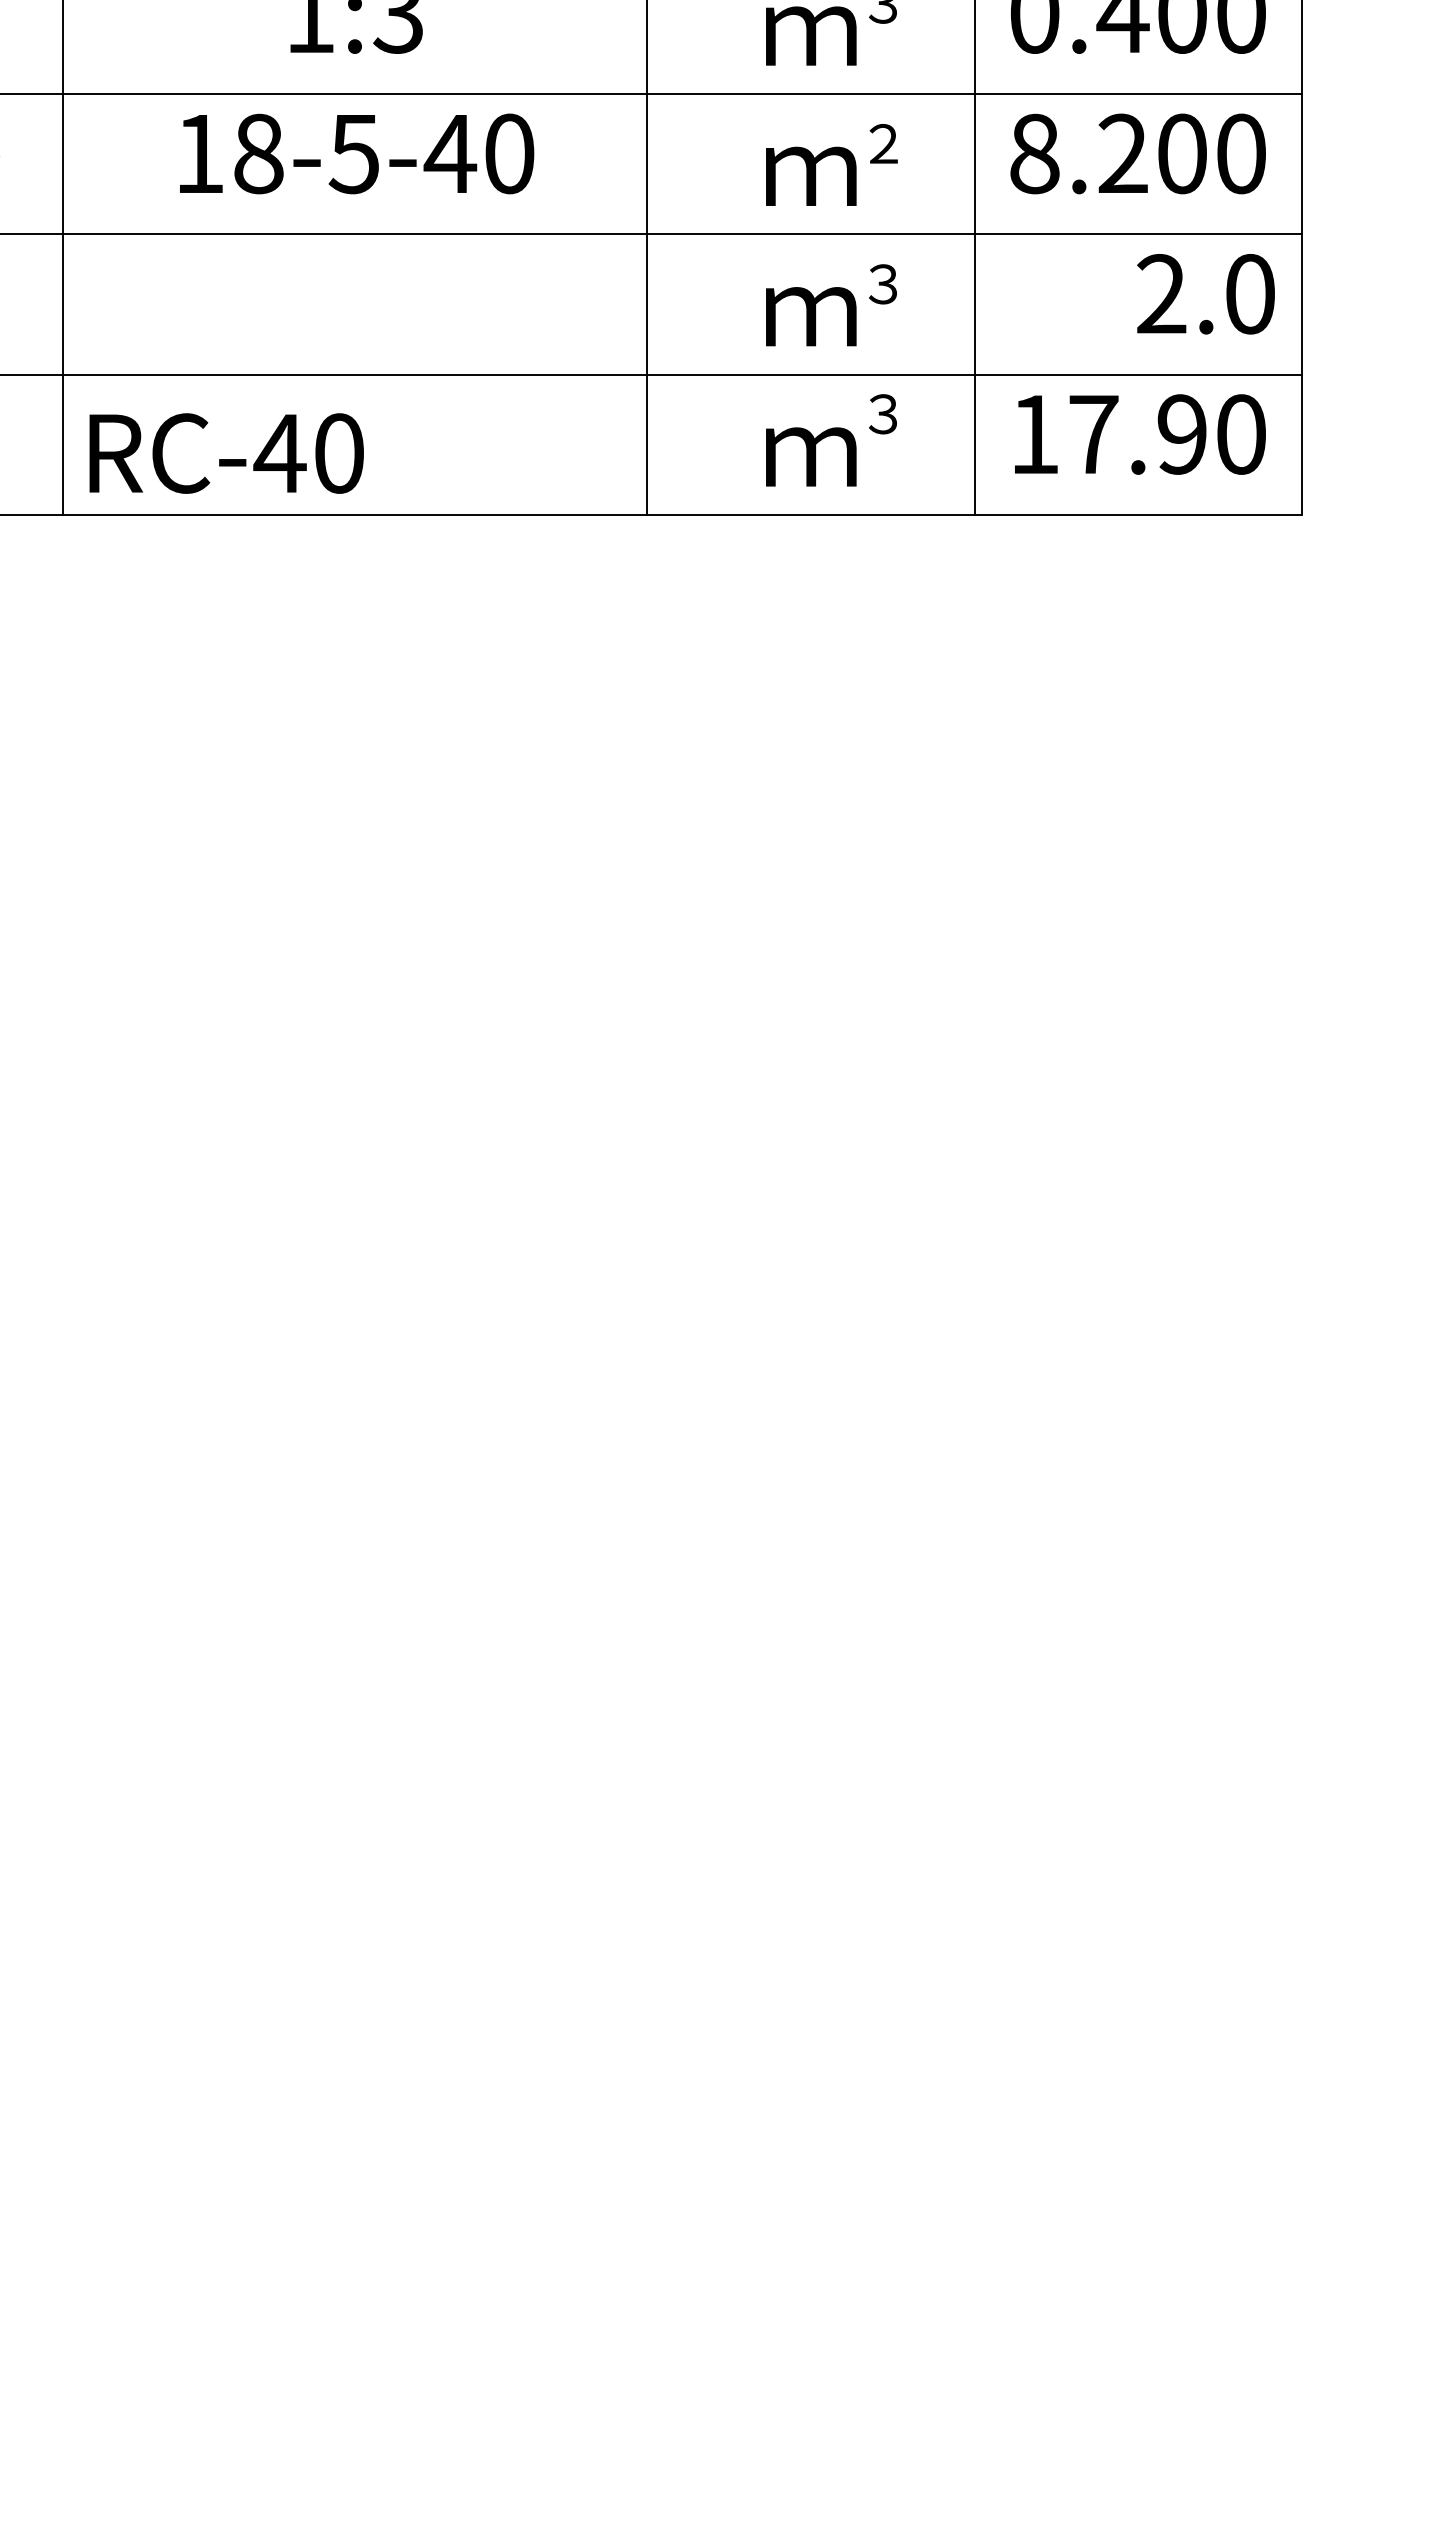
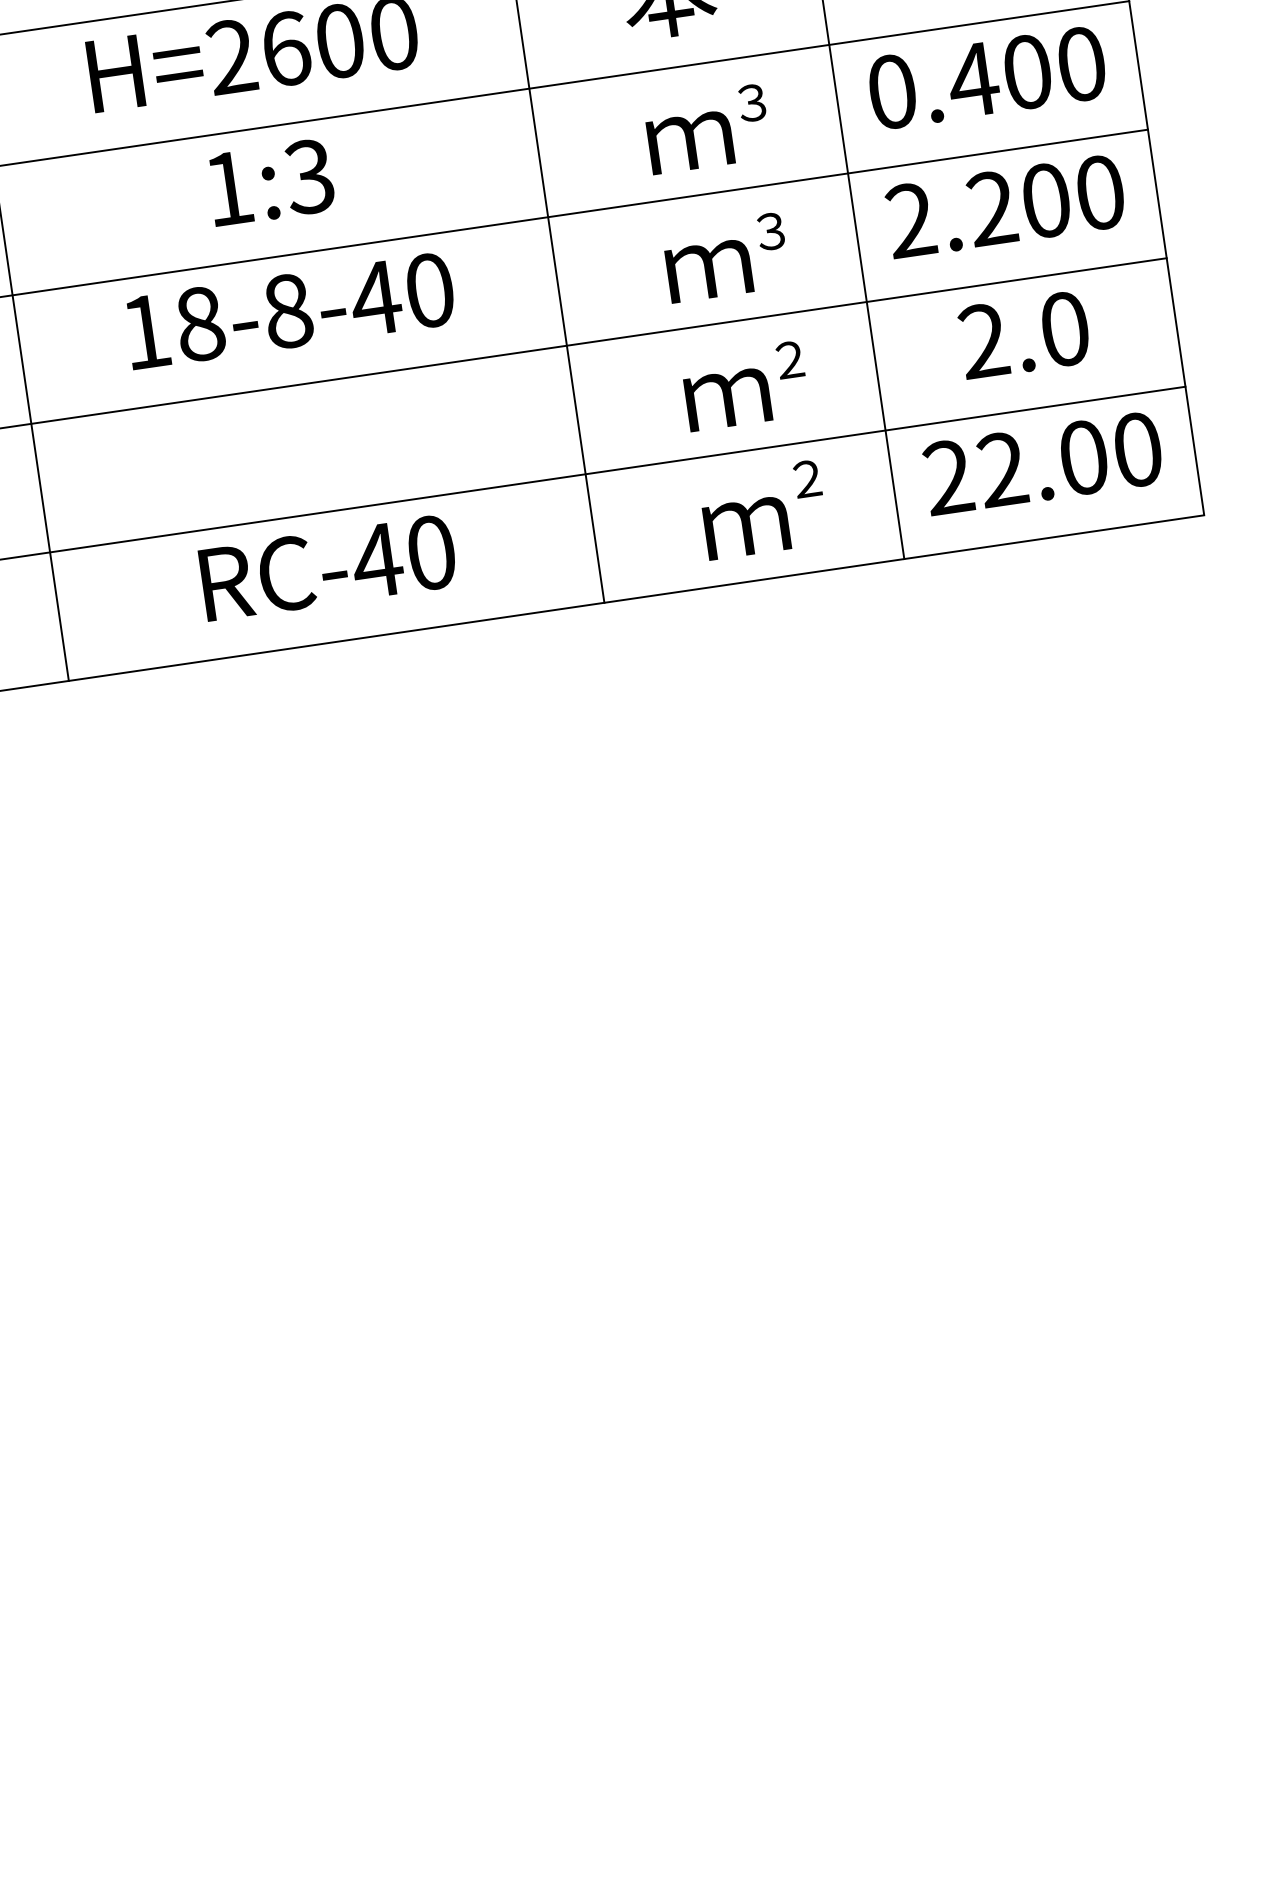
text: (883, 144) -> (771, 231), ２ -> ３
text: (353, 153) -> (286, 311), 18-5-40 -> 18-8-40
text: (1034, 153) -> (910, 220), 8.200 -> 2.200
text: (883, 284) -> (789, 360), ３ -> ２
text: (1205, 294) -> (1024, 335), moved
text: (883, 414) -> (807, 479), ３ -> ２
text: (1108, 434) -> (1016, 467), 17.90 -> 22.00
text: (226, 453) -> (328, 567), moved

